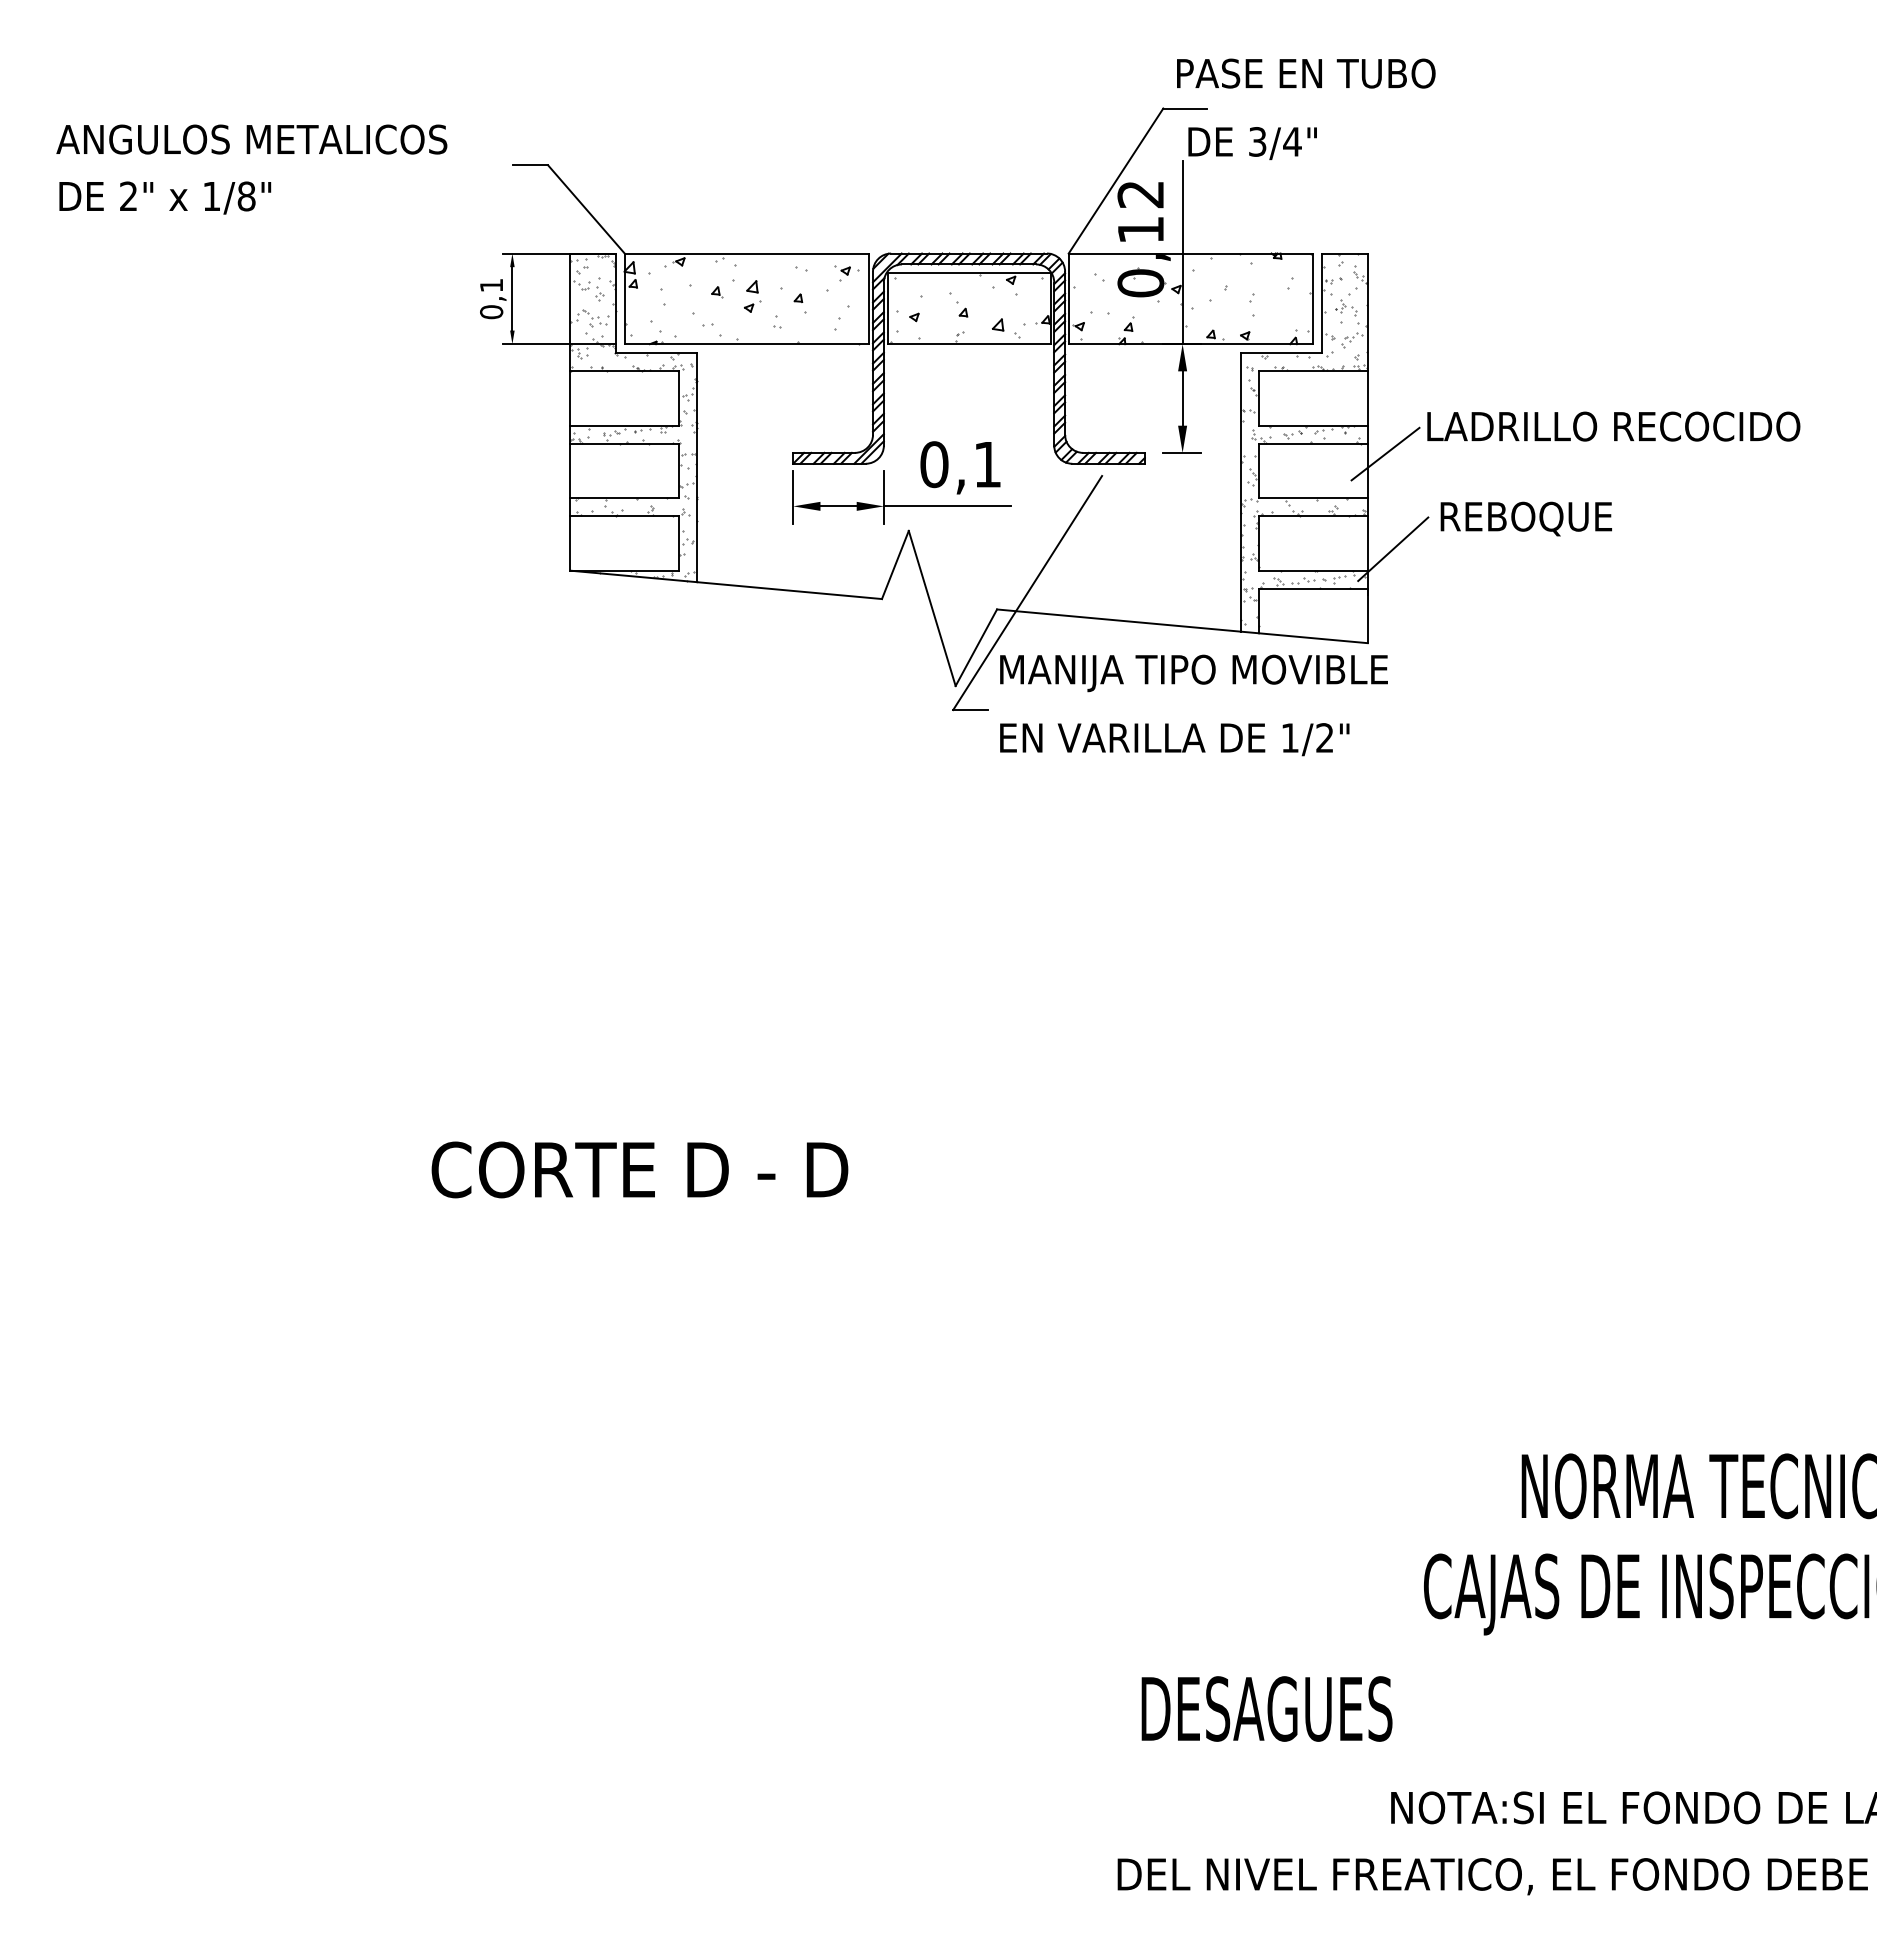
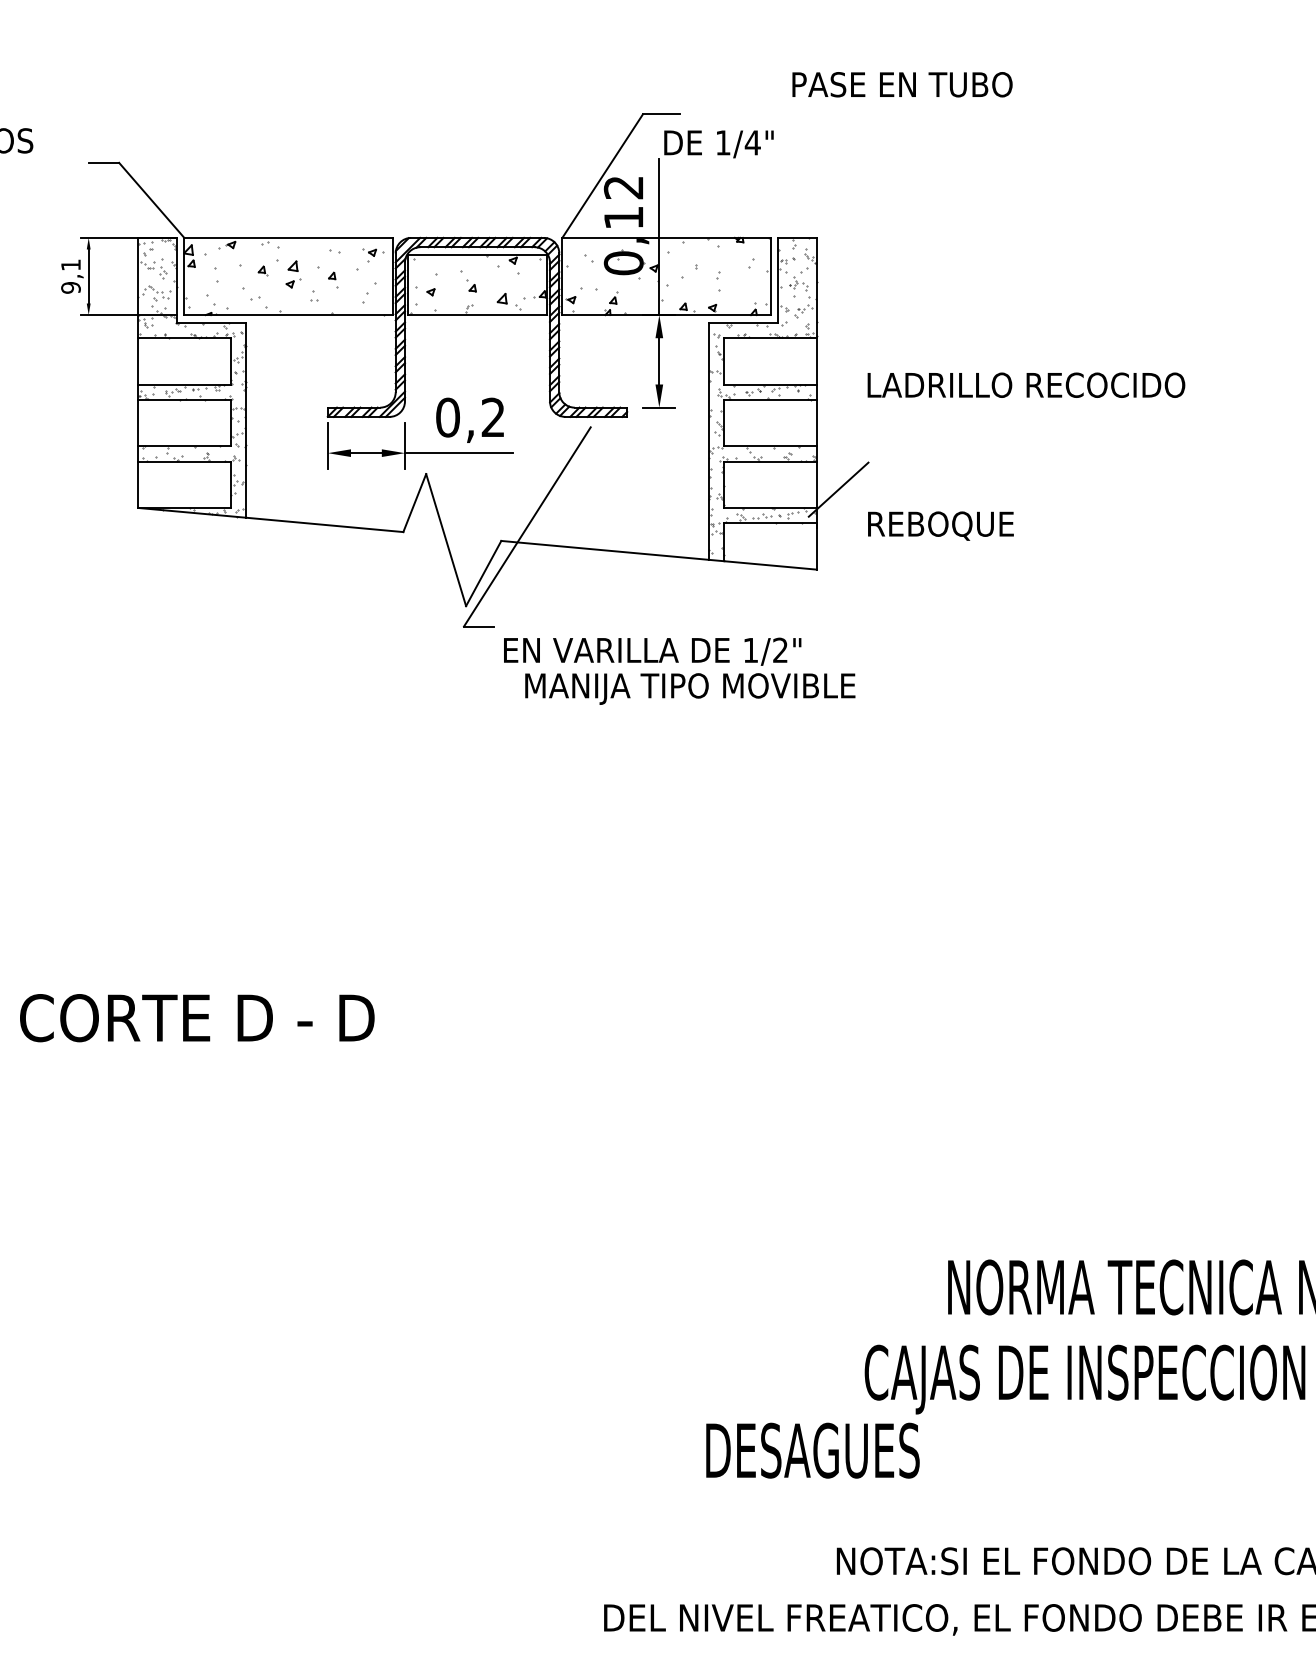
text: (1306, 73) -> (902, 84), moved
text: (1257, 141) -> (723, 142), 3/4" -> 1/4"
text: (491, 312) -> (70, 288), 0,1 -> 9,1
line: (1385, 453) -> (832, 408), removed
text: (987, 464) -> (493, 417), 0,1 -> 0,2
text: (1525, 518) -> (940, 525), moved
text: (1193, 673) -> (689, 689), moved
text: (1266, 1708) -> (812, 1450), moved

